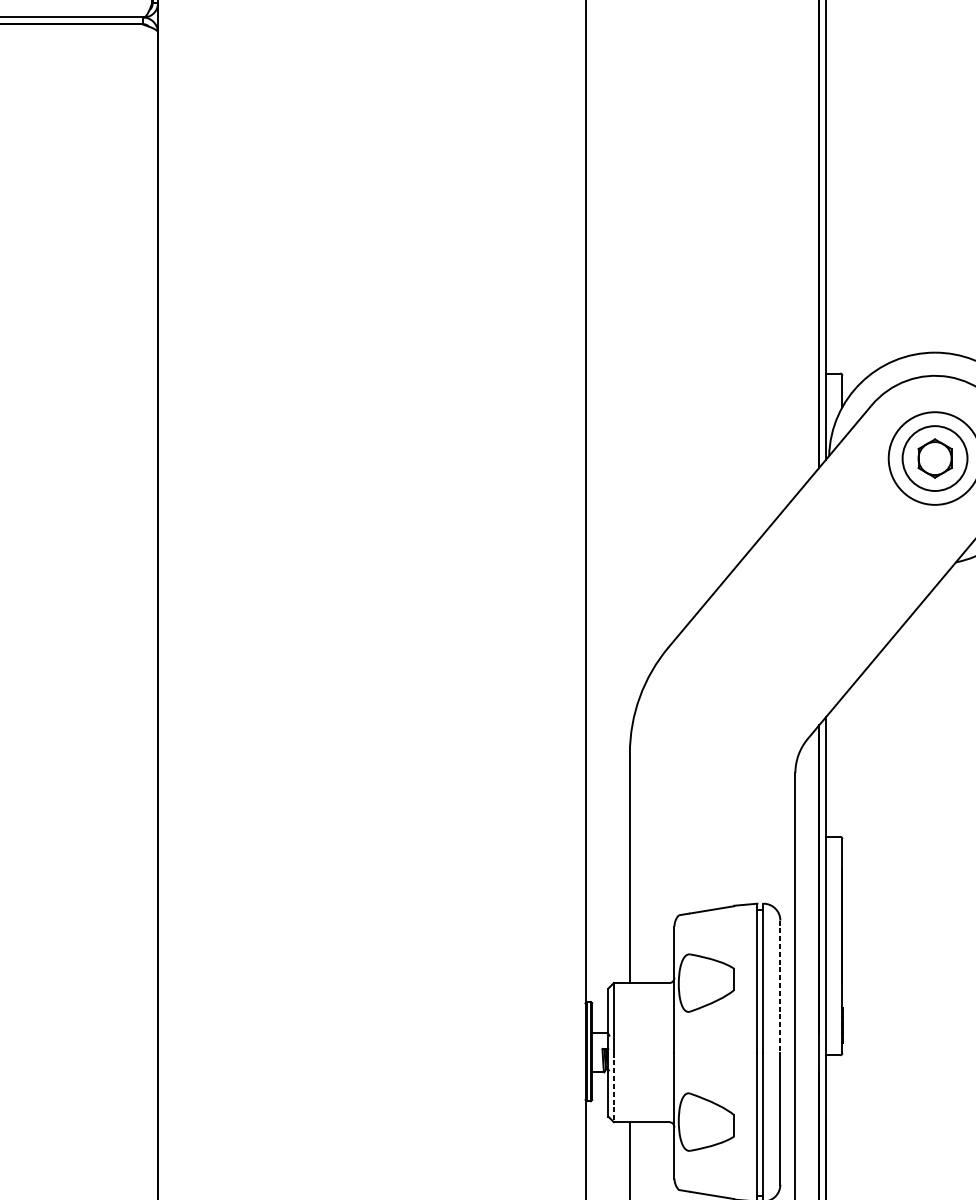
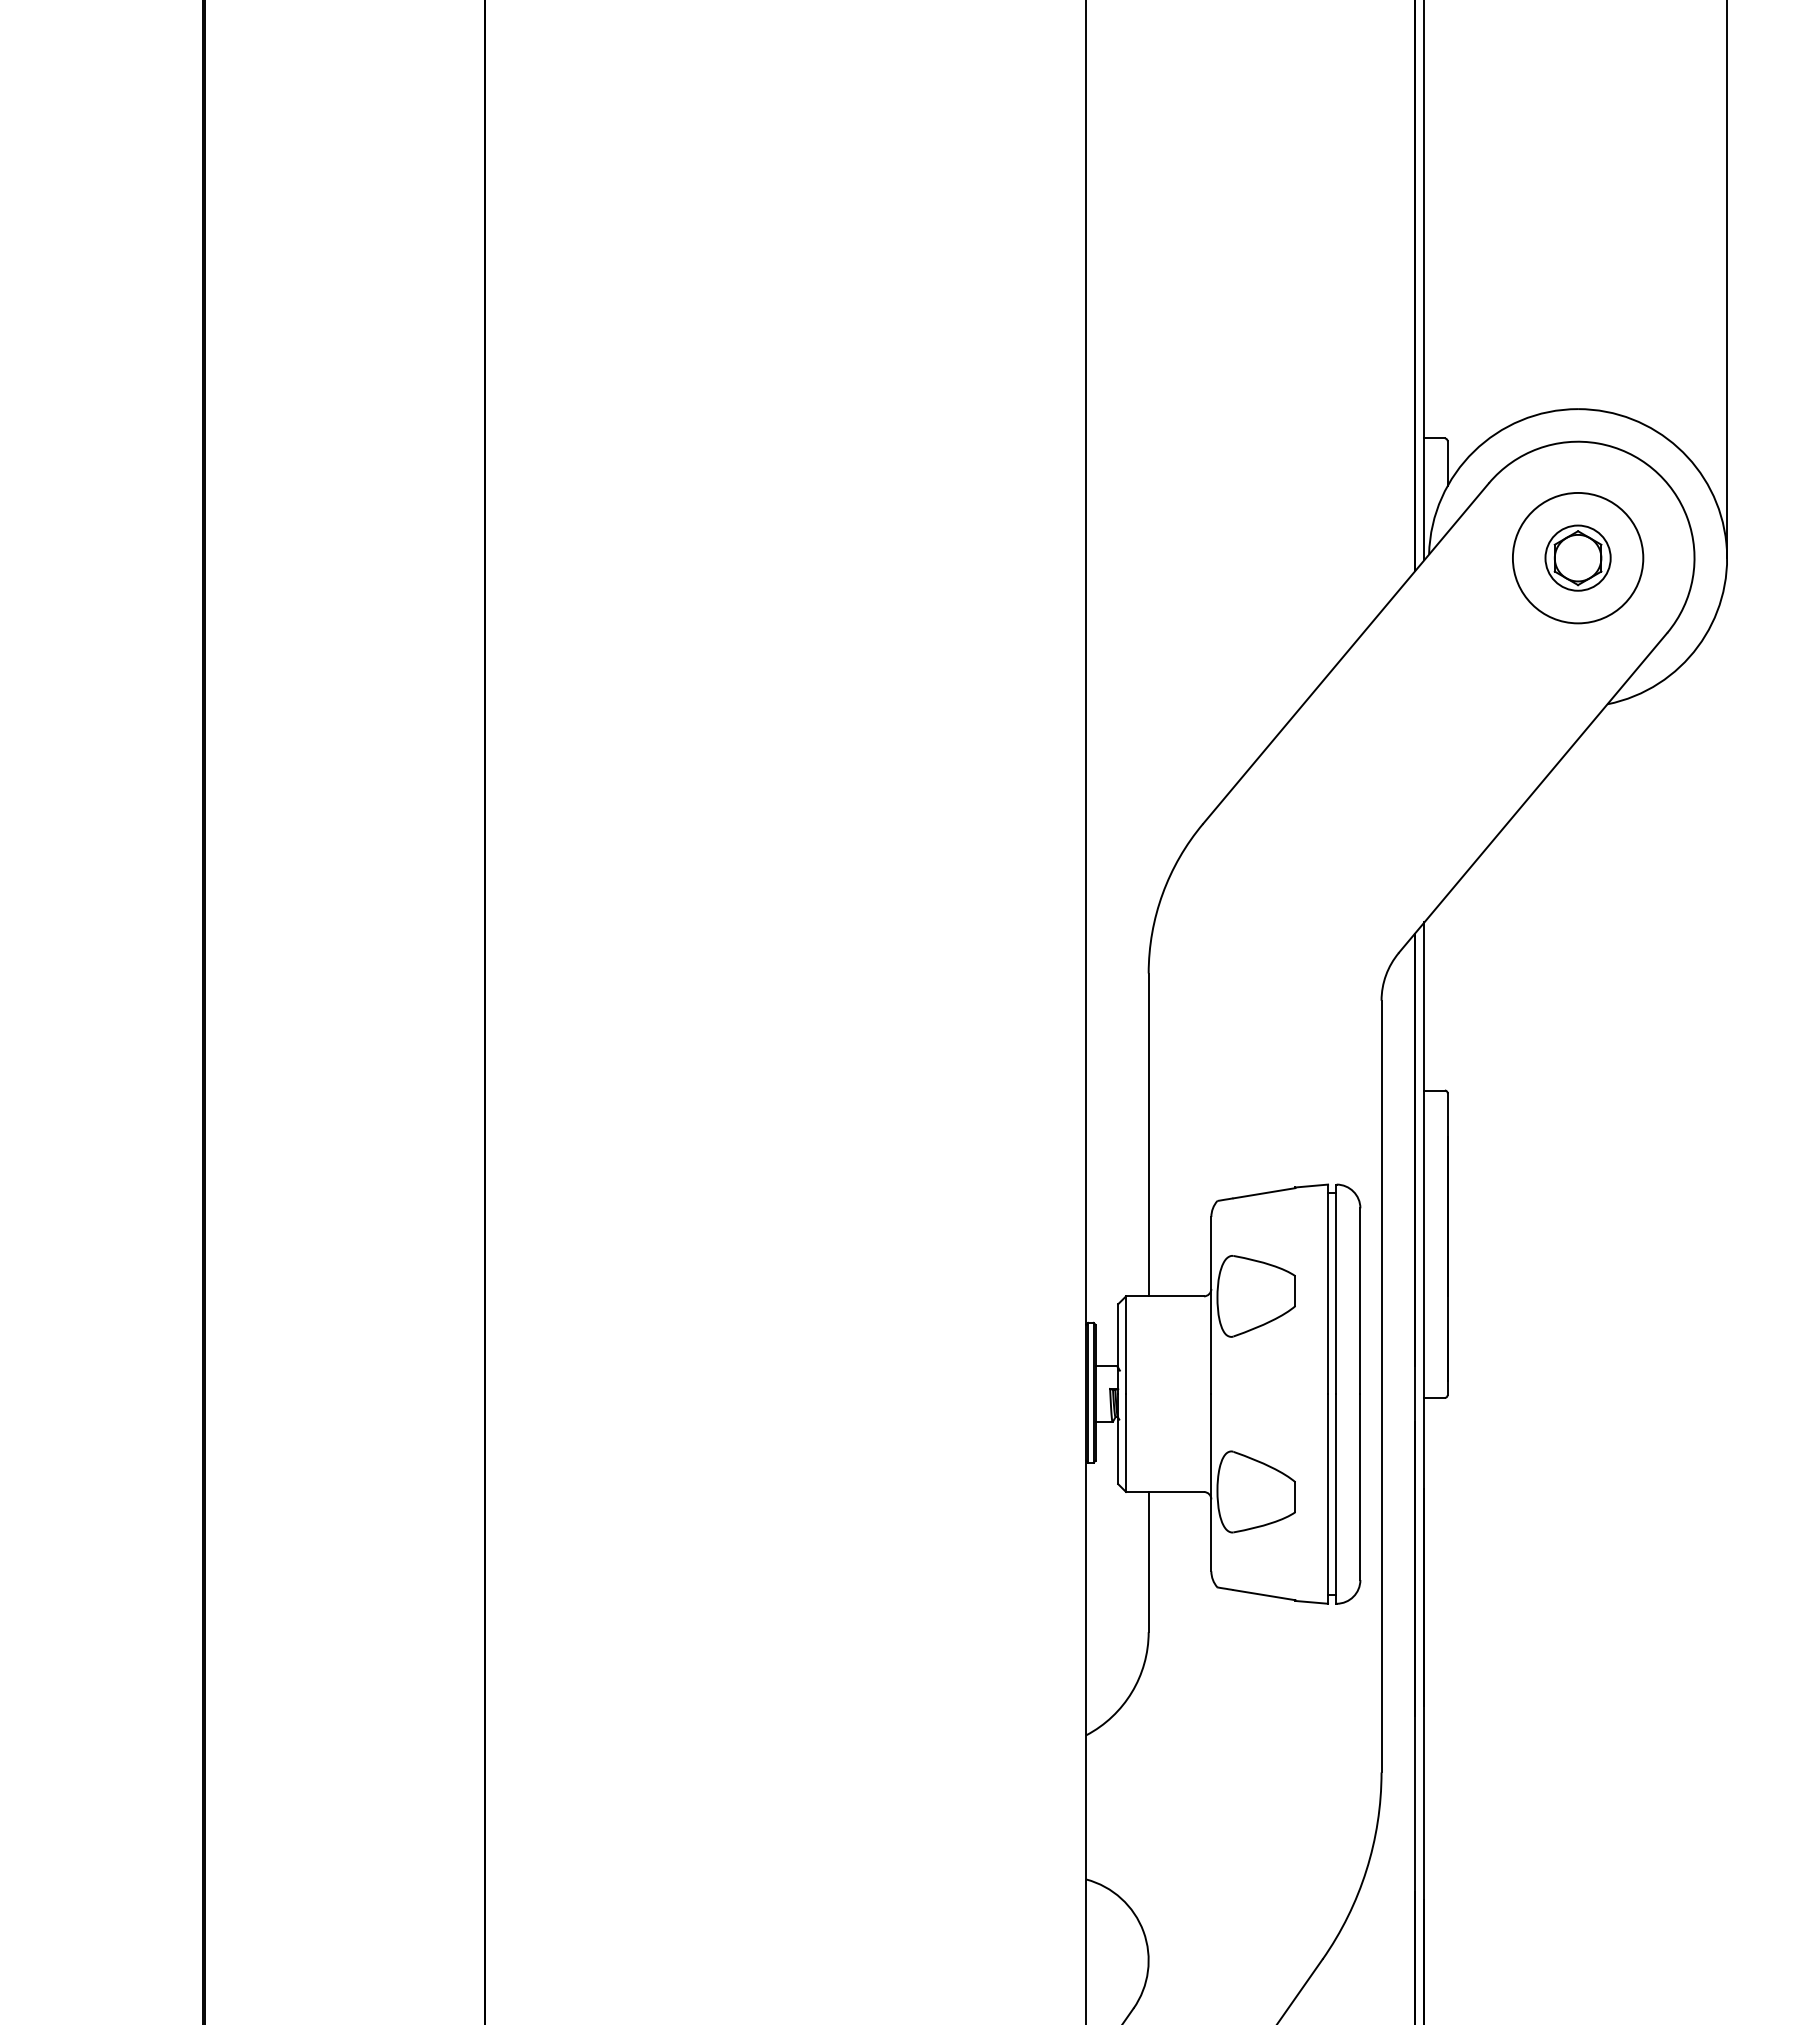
circle: (934, 458) -> (1577, 557), size x0.71
line: (780, 986) -> (1360, 1301), dashed -> solid
line: (614, 1087) -> (1126, 1443), dashed -> solid

